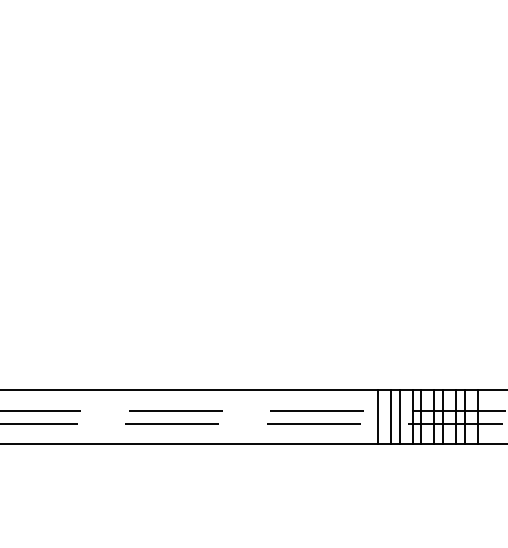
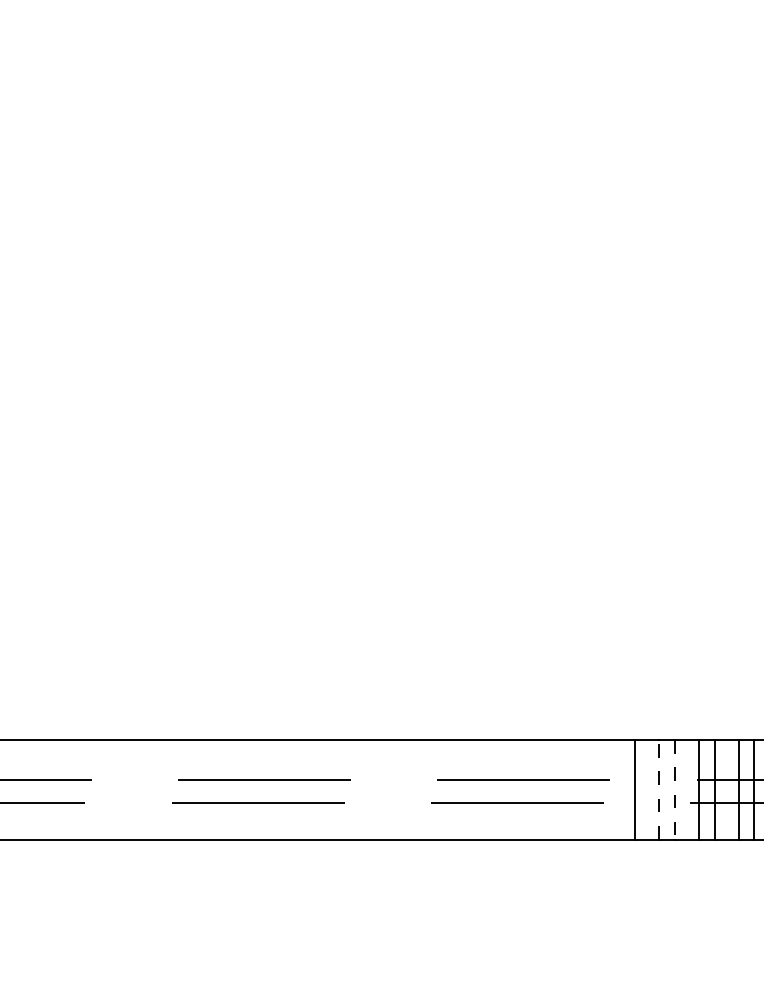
line: (391, 416) -> (659, 788), solid -> dashed
line: (399, 417) -> (674, 790), solid -> dashed

